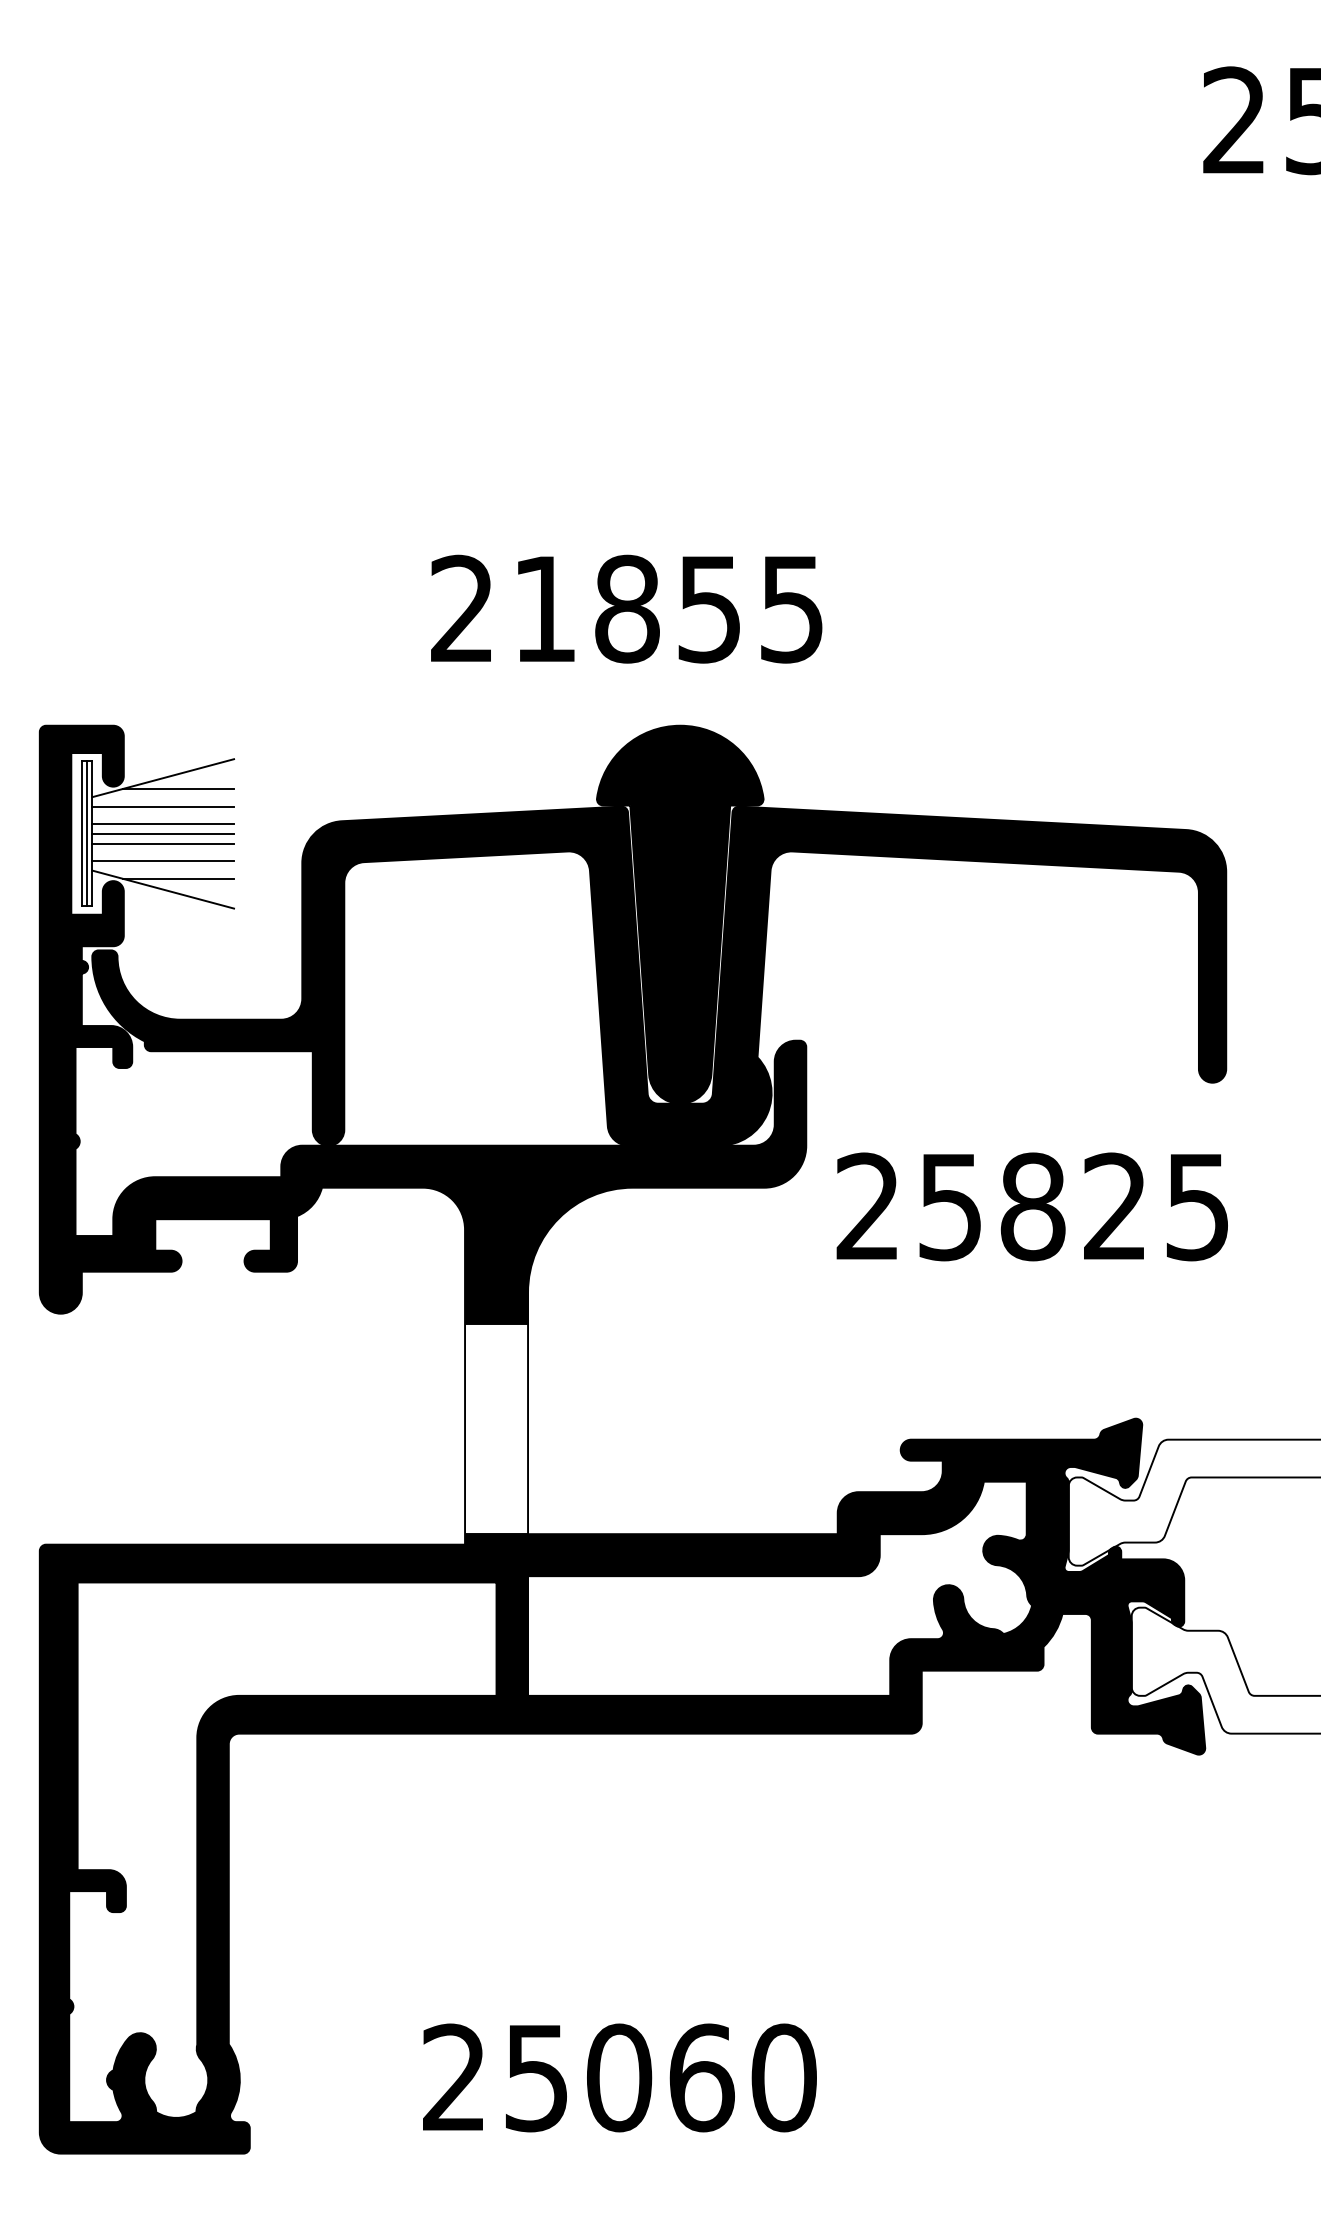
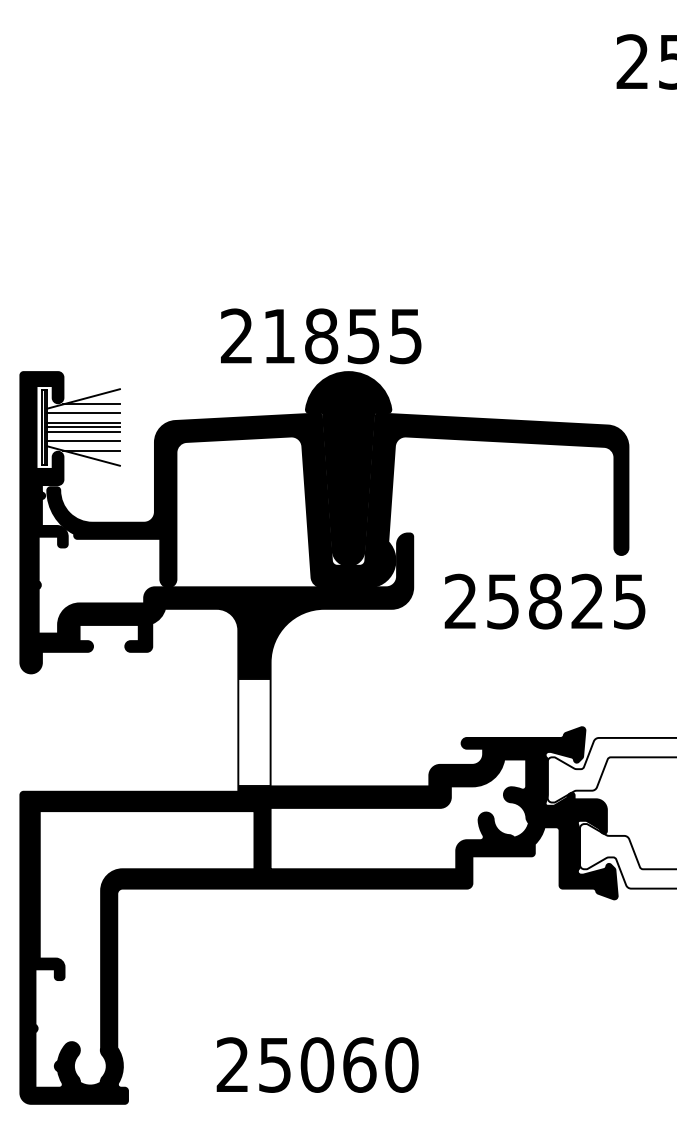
text: (627, 609) -> (321, 336), moved
text: (1031, 1206) -> (544, 601), moved

